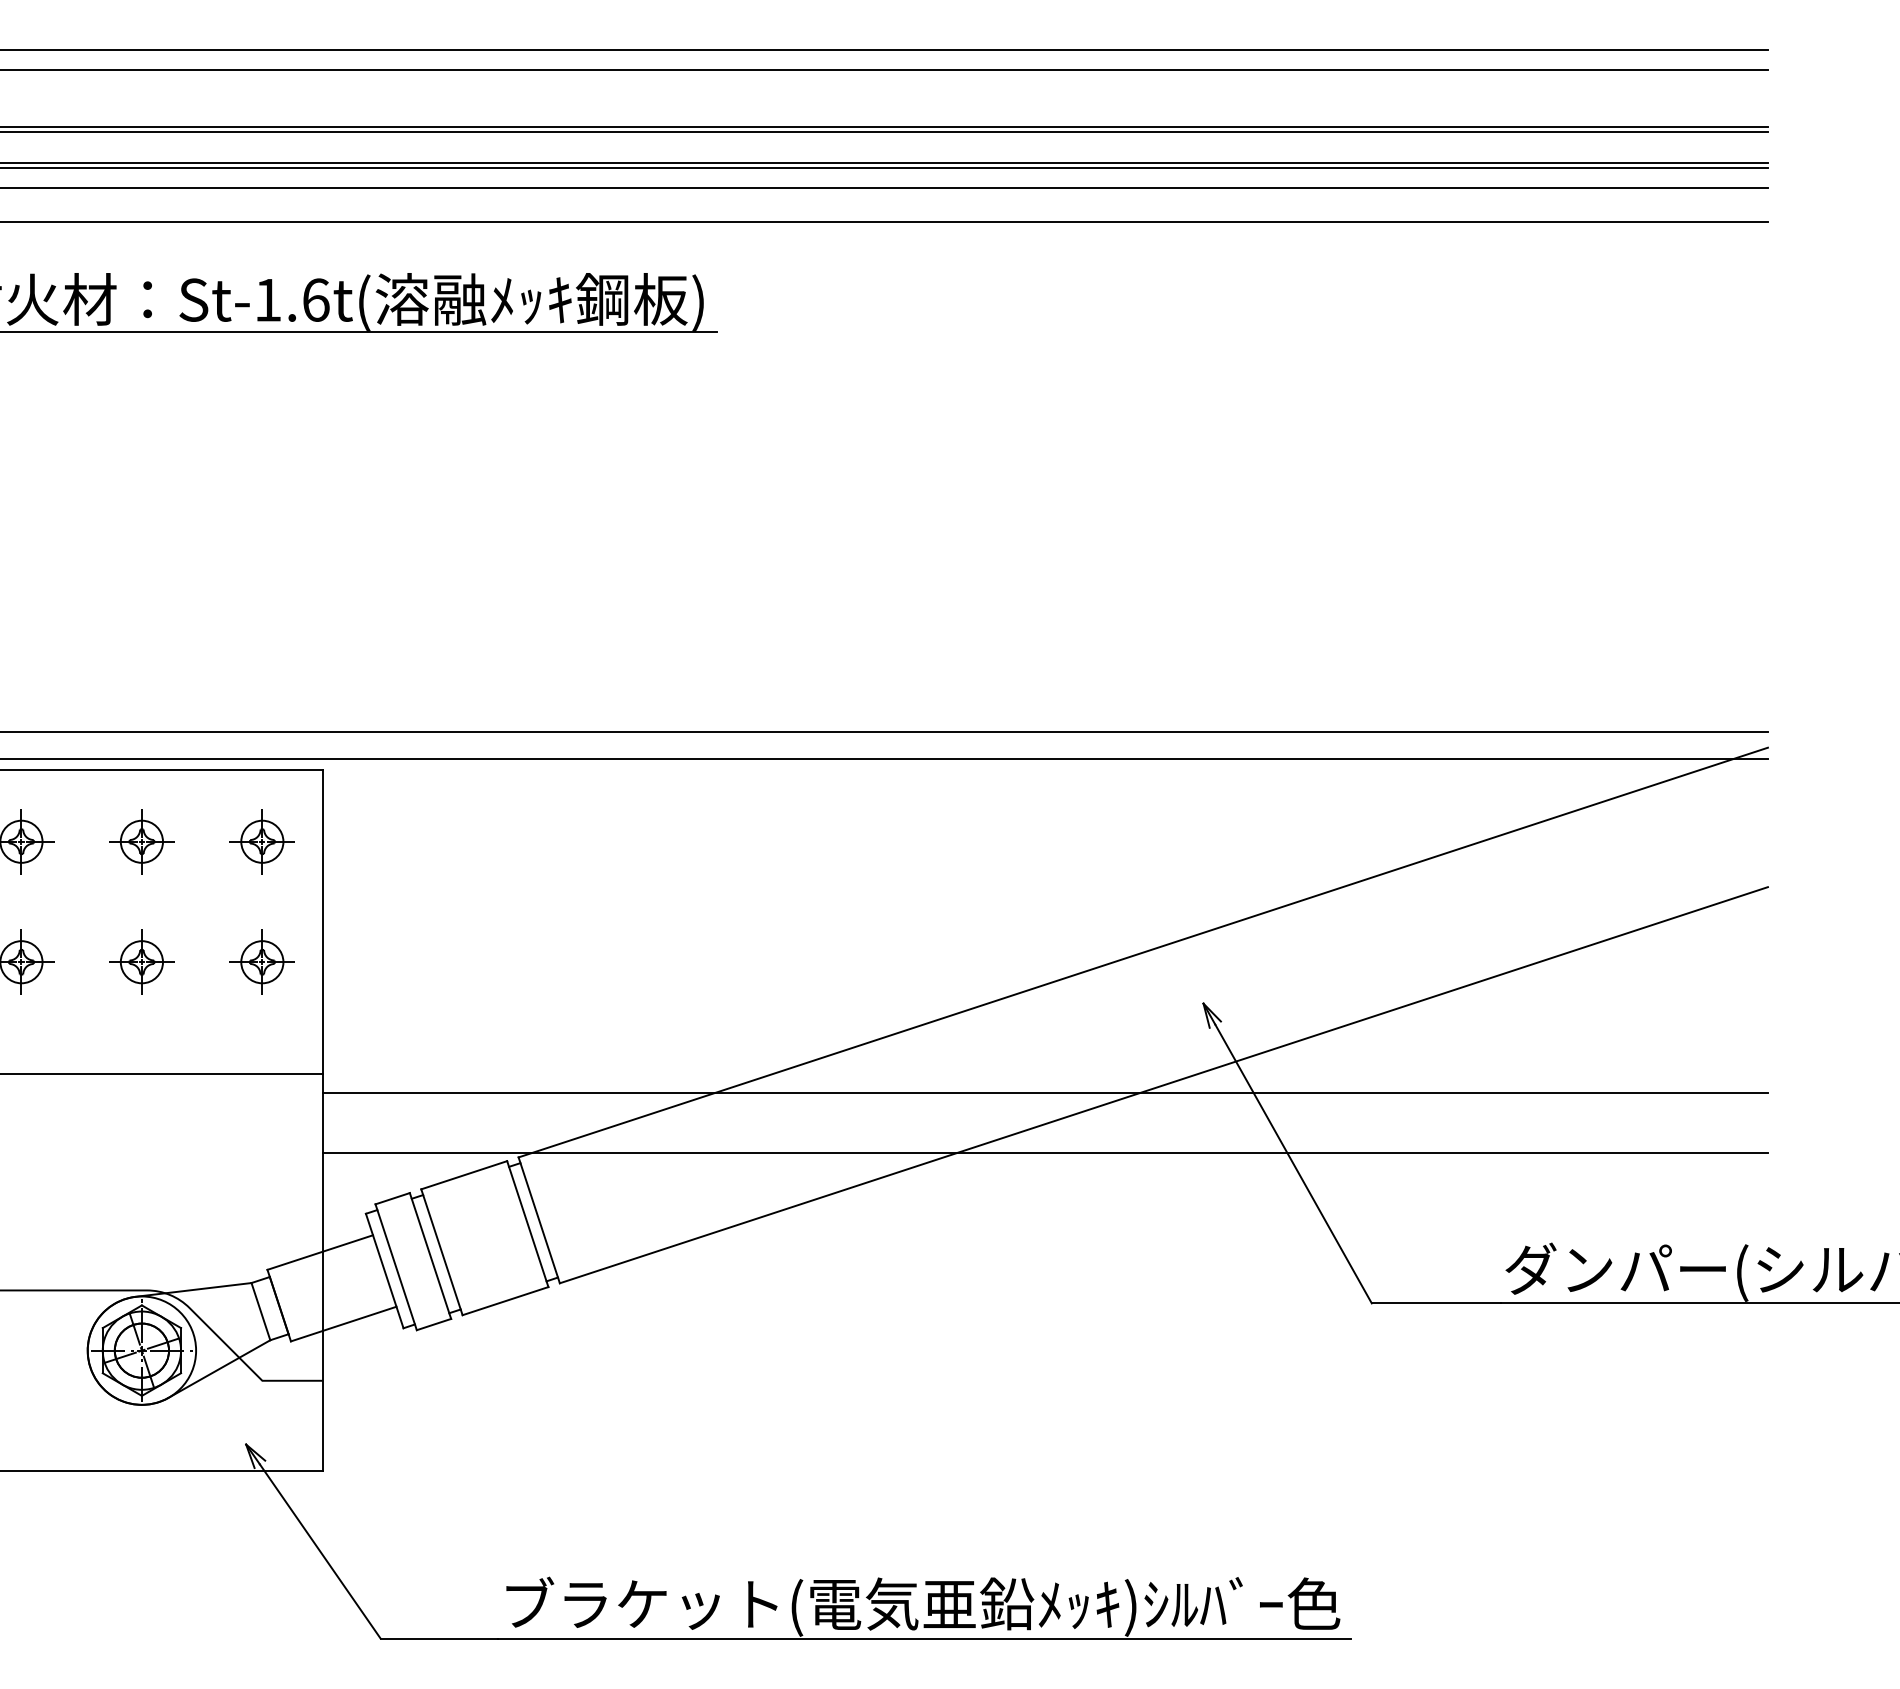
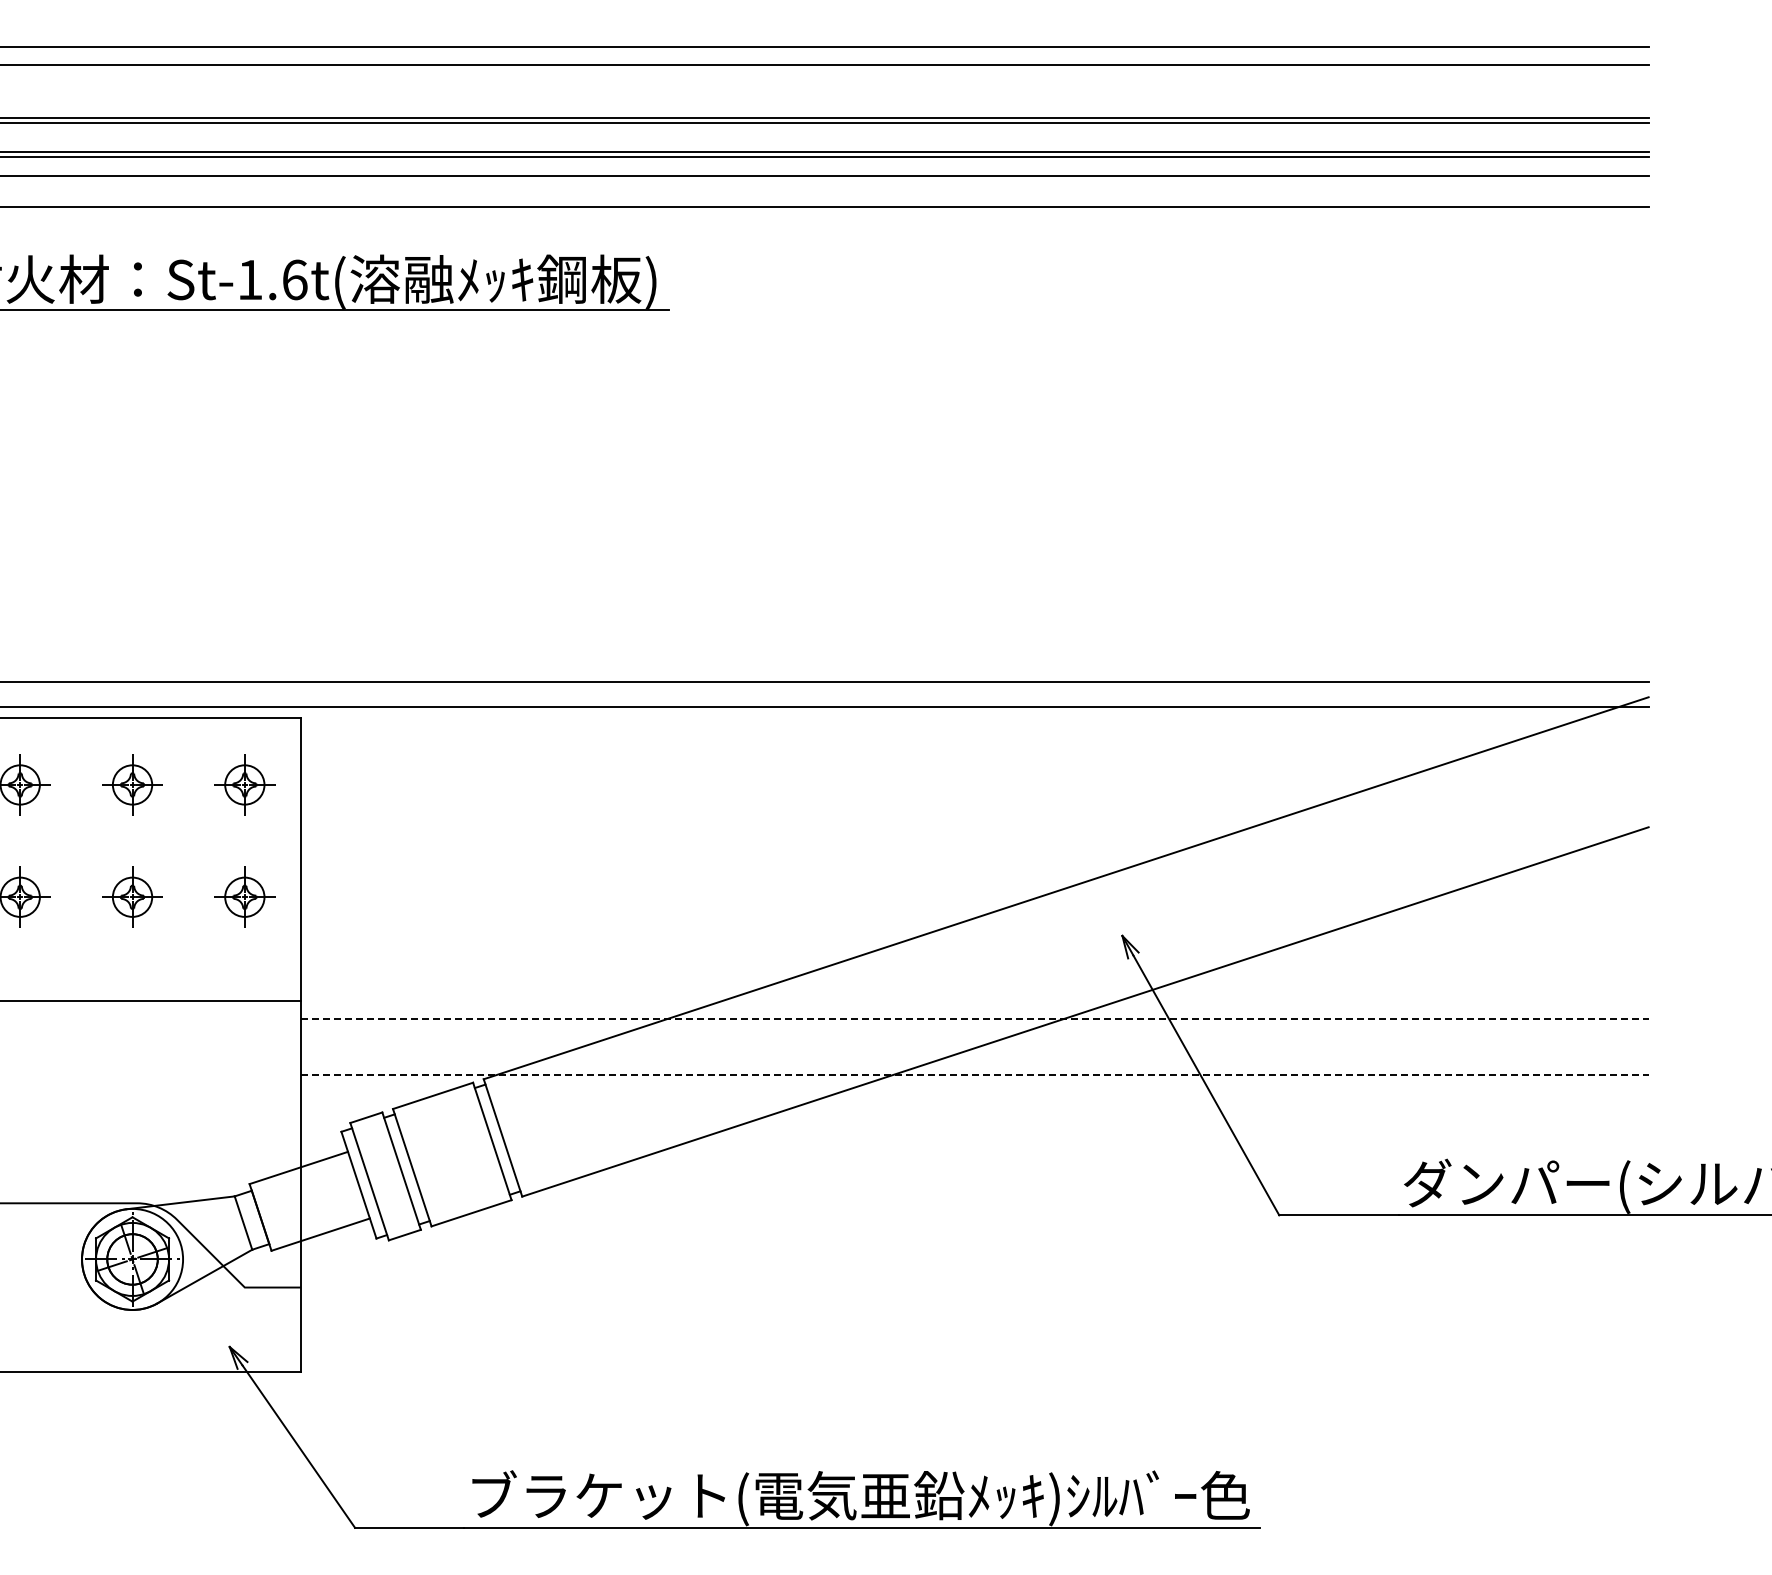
line: (1044, 1093) -> (974, 1019), solid -> dashed
line: (1044, 1153) -> (974, 1075), solid -> dashed

